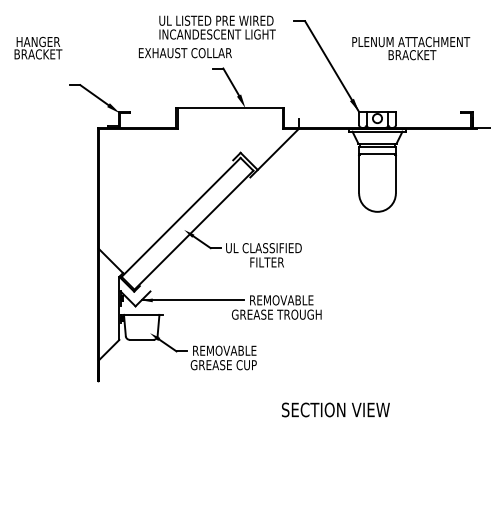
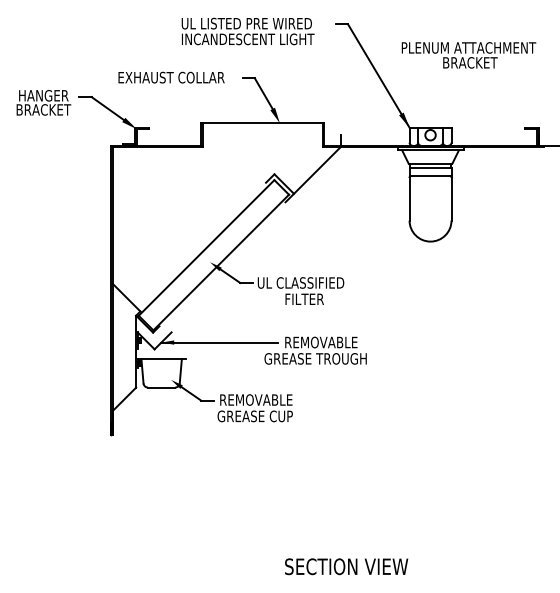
text: (38, 47) -> (43, 102), moved
text: (184, 53) -> (170, 78), moved
text: (335, 409) -> (346, 566), moved

